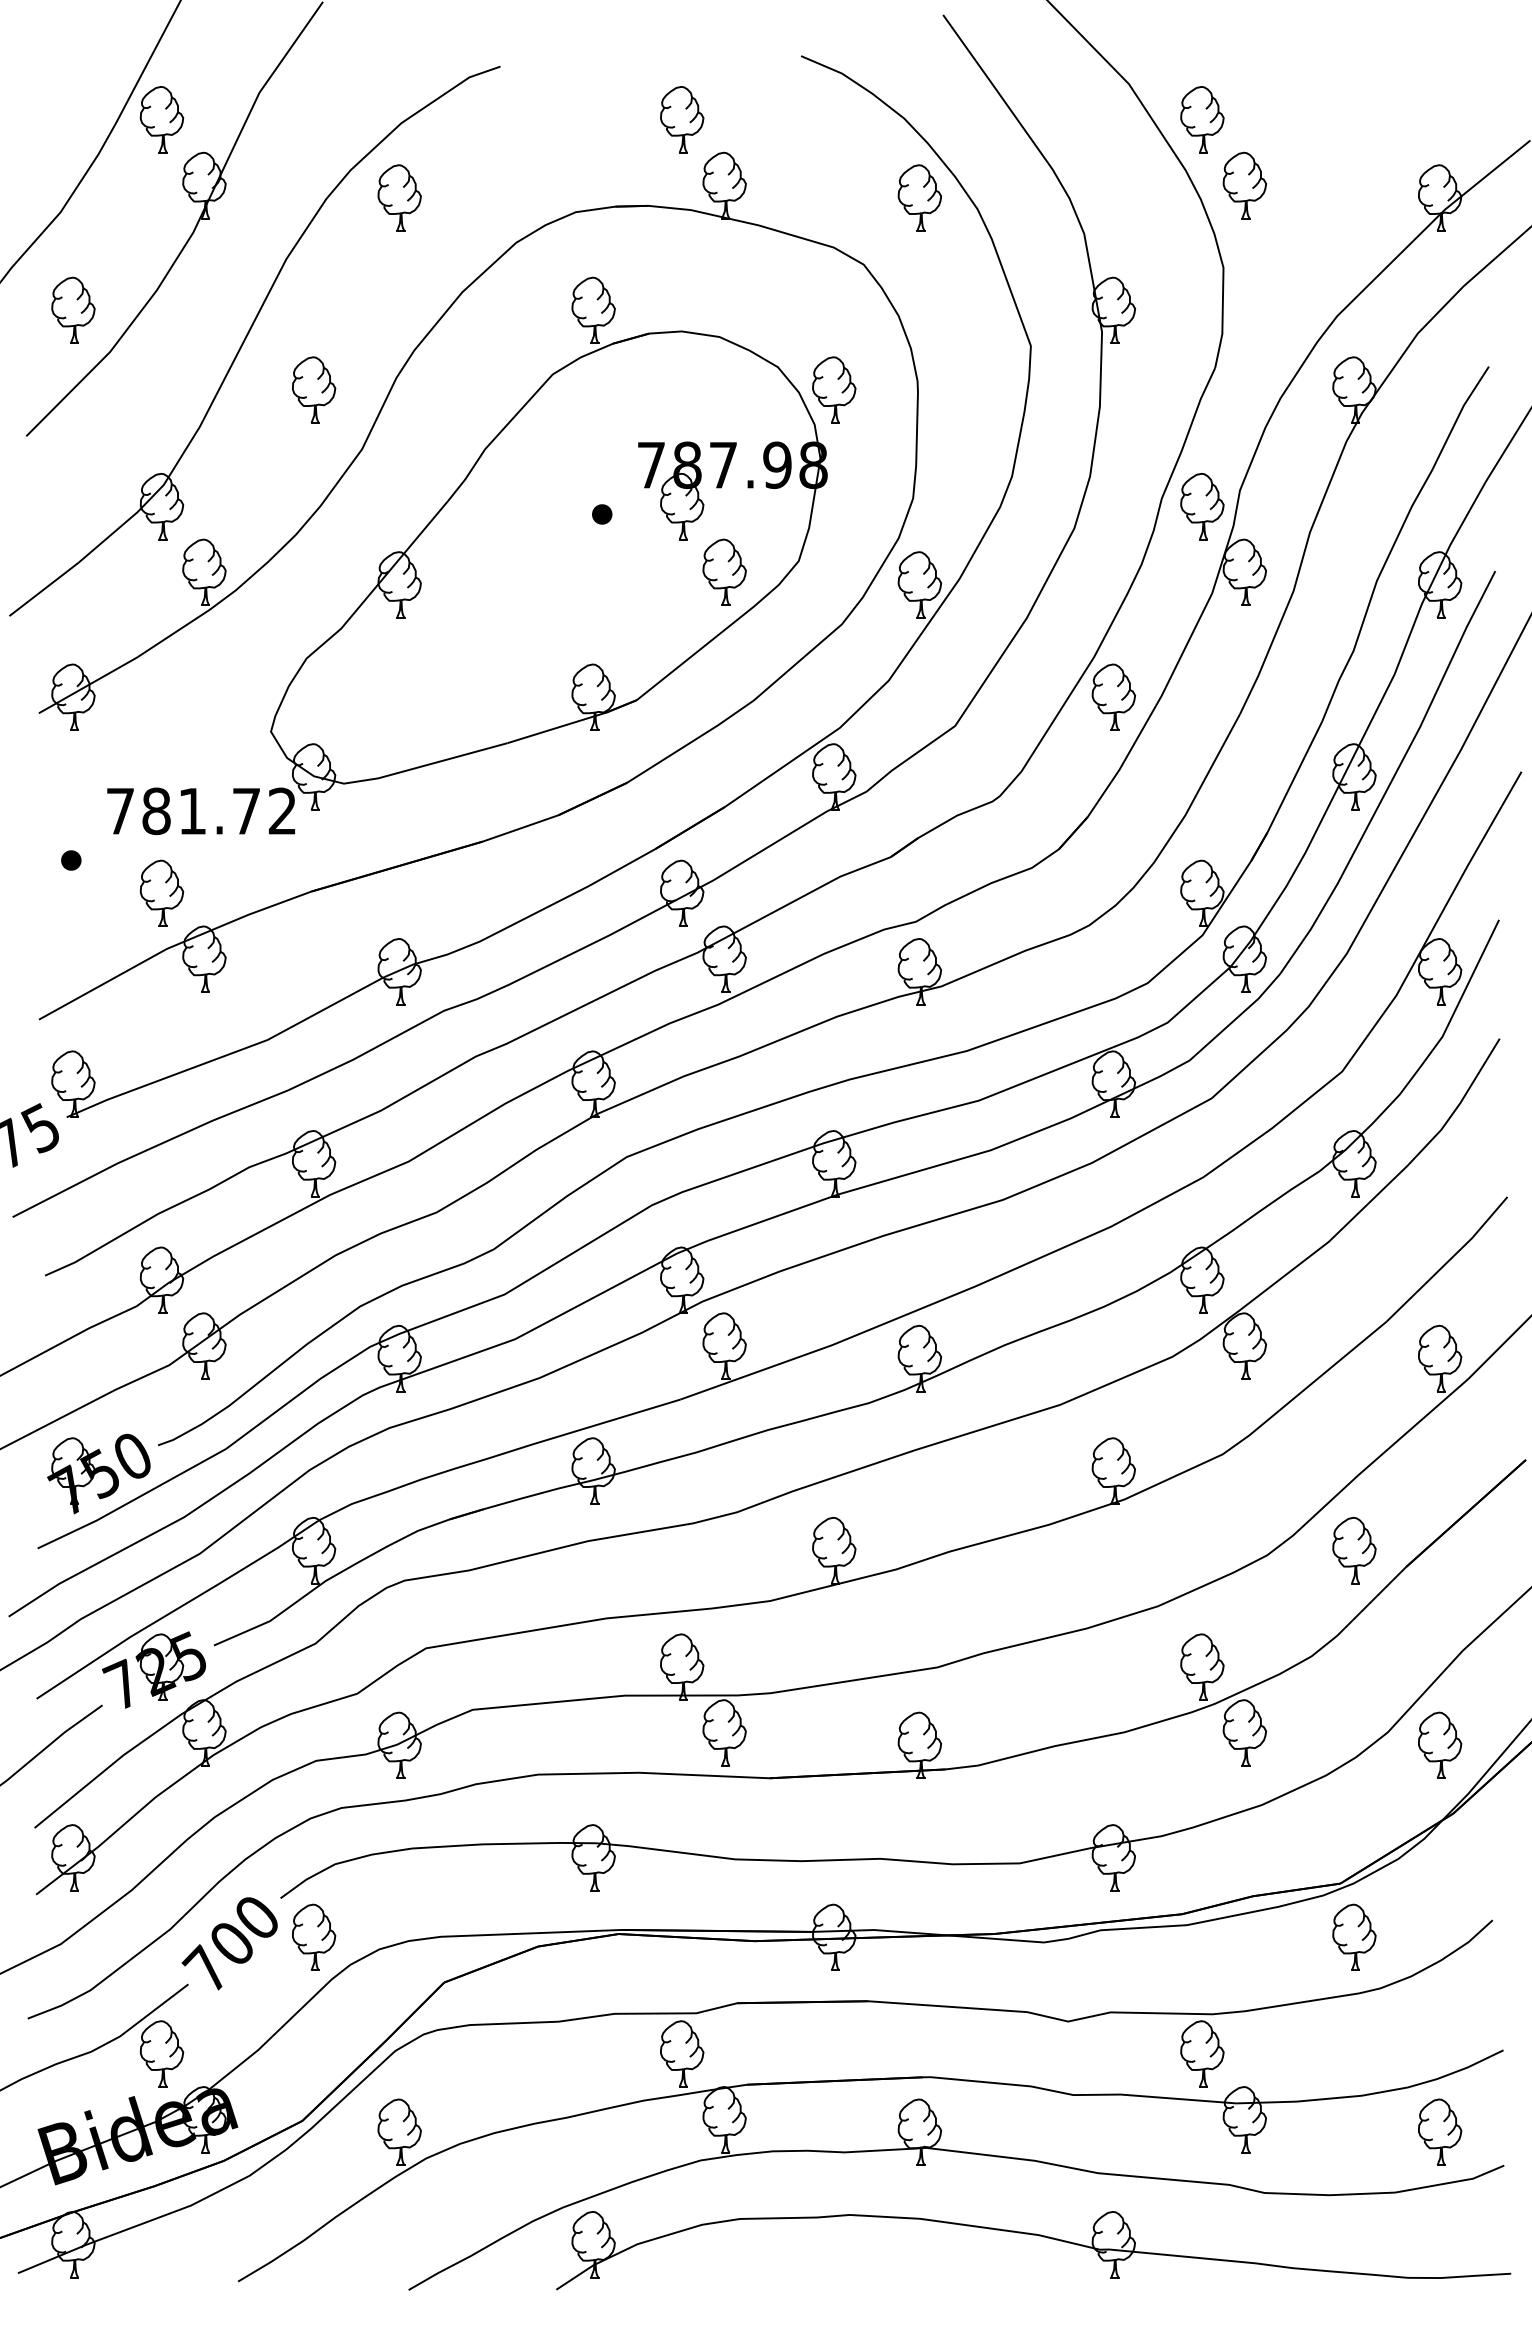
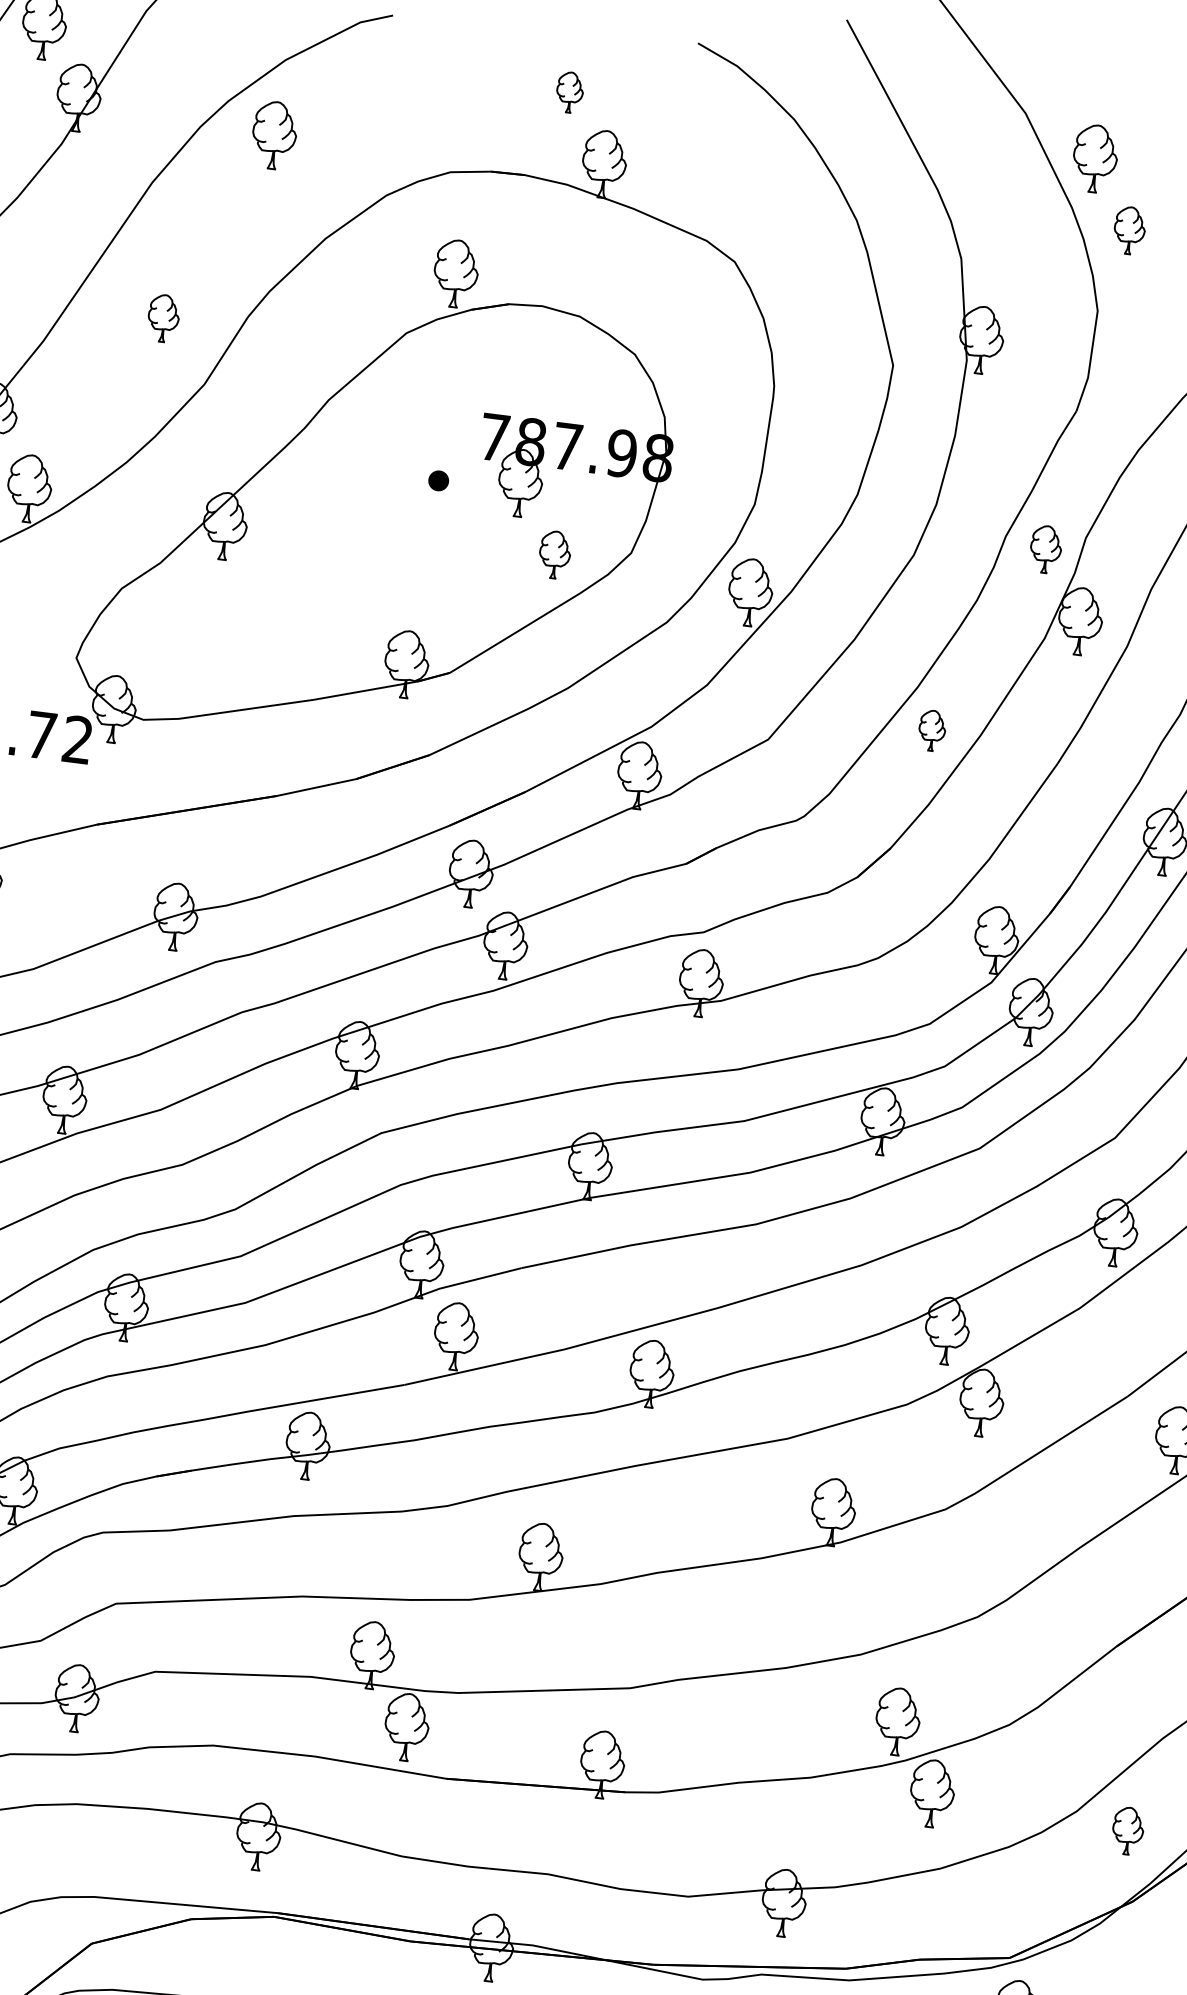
part: (682, 119) -> (570, 92), size x0.6
part: (1244, 185) -> (1129, 230), size x0.7
part: (919, 197) -> (799, 201), removed
part: (314, 389) -> (164, 317), size x0.7
part: (834, 389) -> (689, 384), removed
part: (1202, 506) -> (1046, 549), size x0.7
part: (724, 571) -> (554, 554), size x0.7
part: (1113, 696) -> (931, 729), size x0.6
part: (1354, 1550) -> (1066, 1623), removed
part: (1440, 1744) -> (1128, 1830), size x0.7

